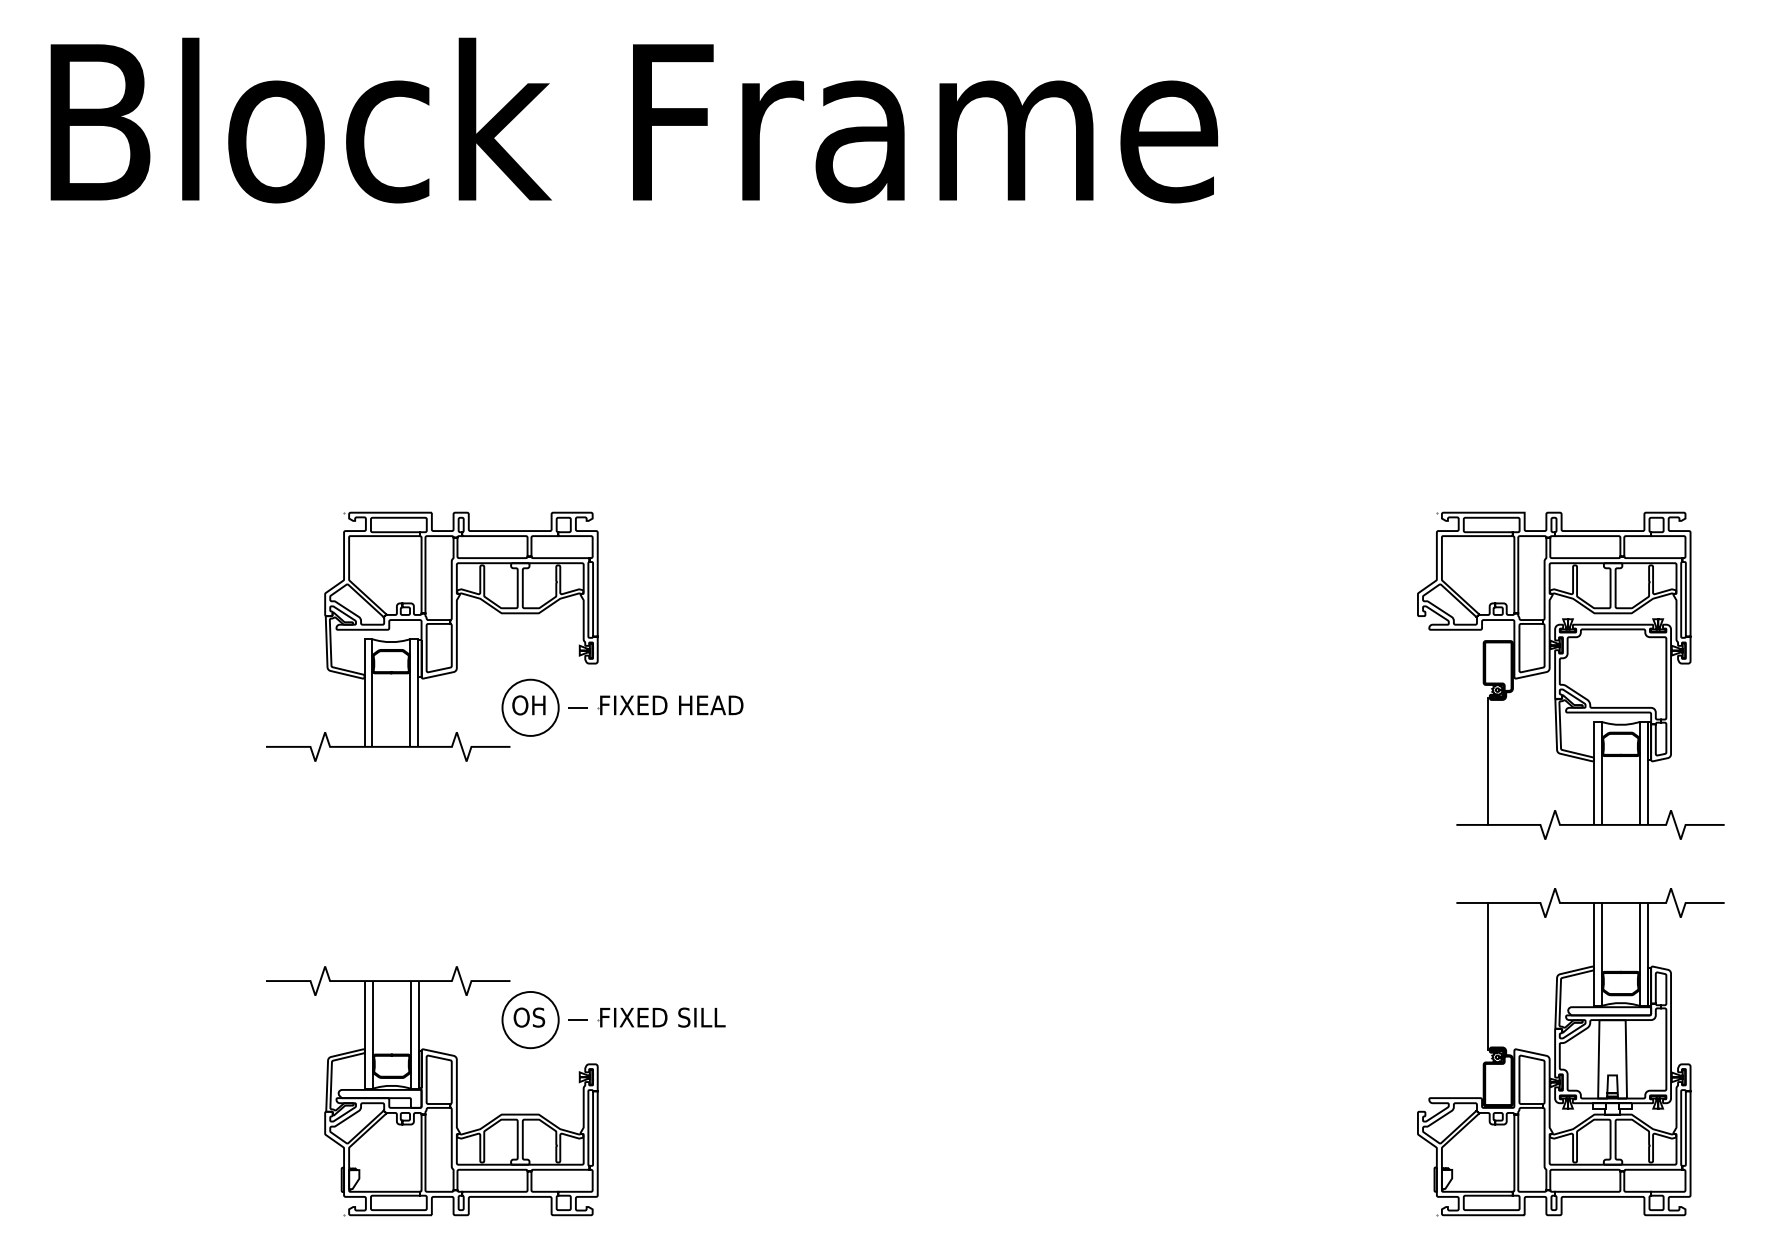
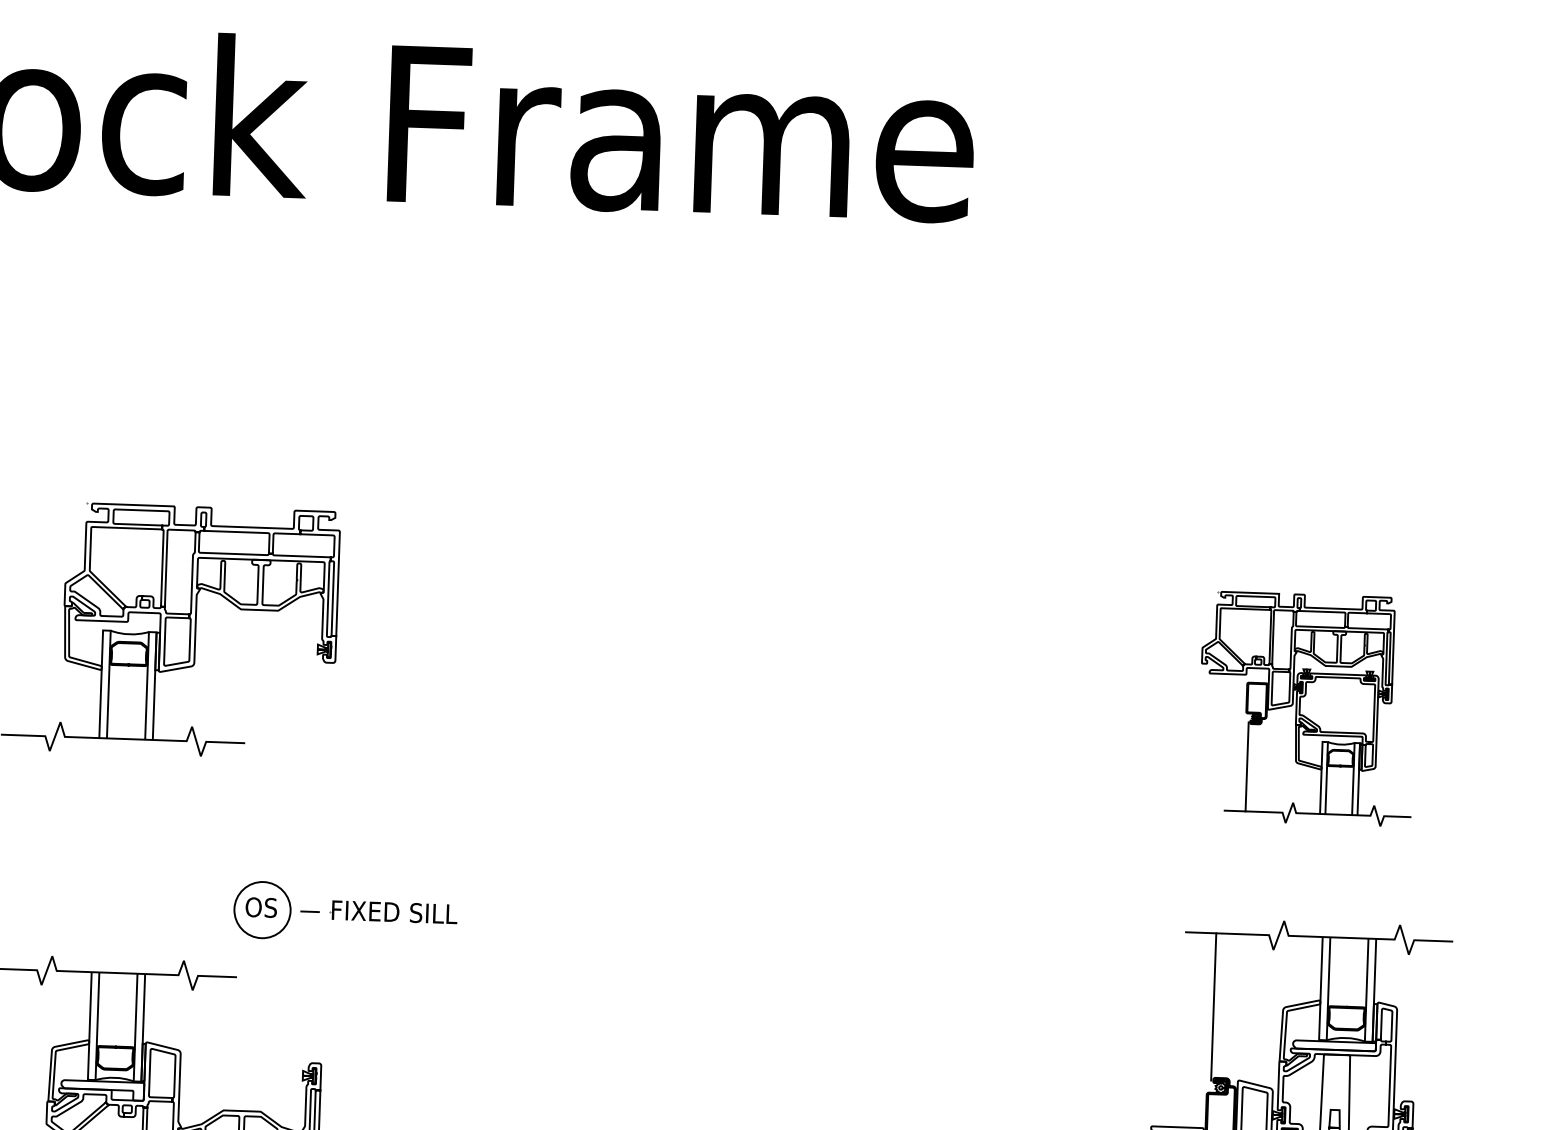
part: (1570, 675) -> (1307, 708), size x0.7
part: (622, 707) -> (358, 707), removed
part: (613, 1020) -> (345, 913), moved

